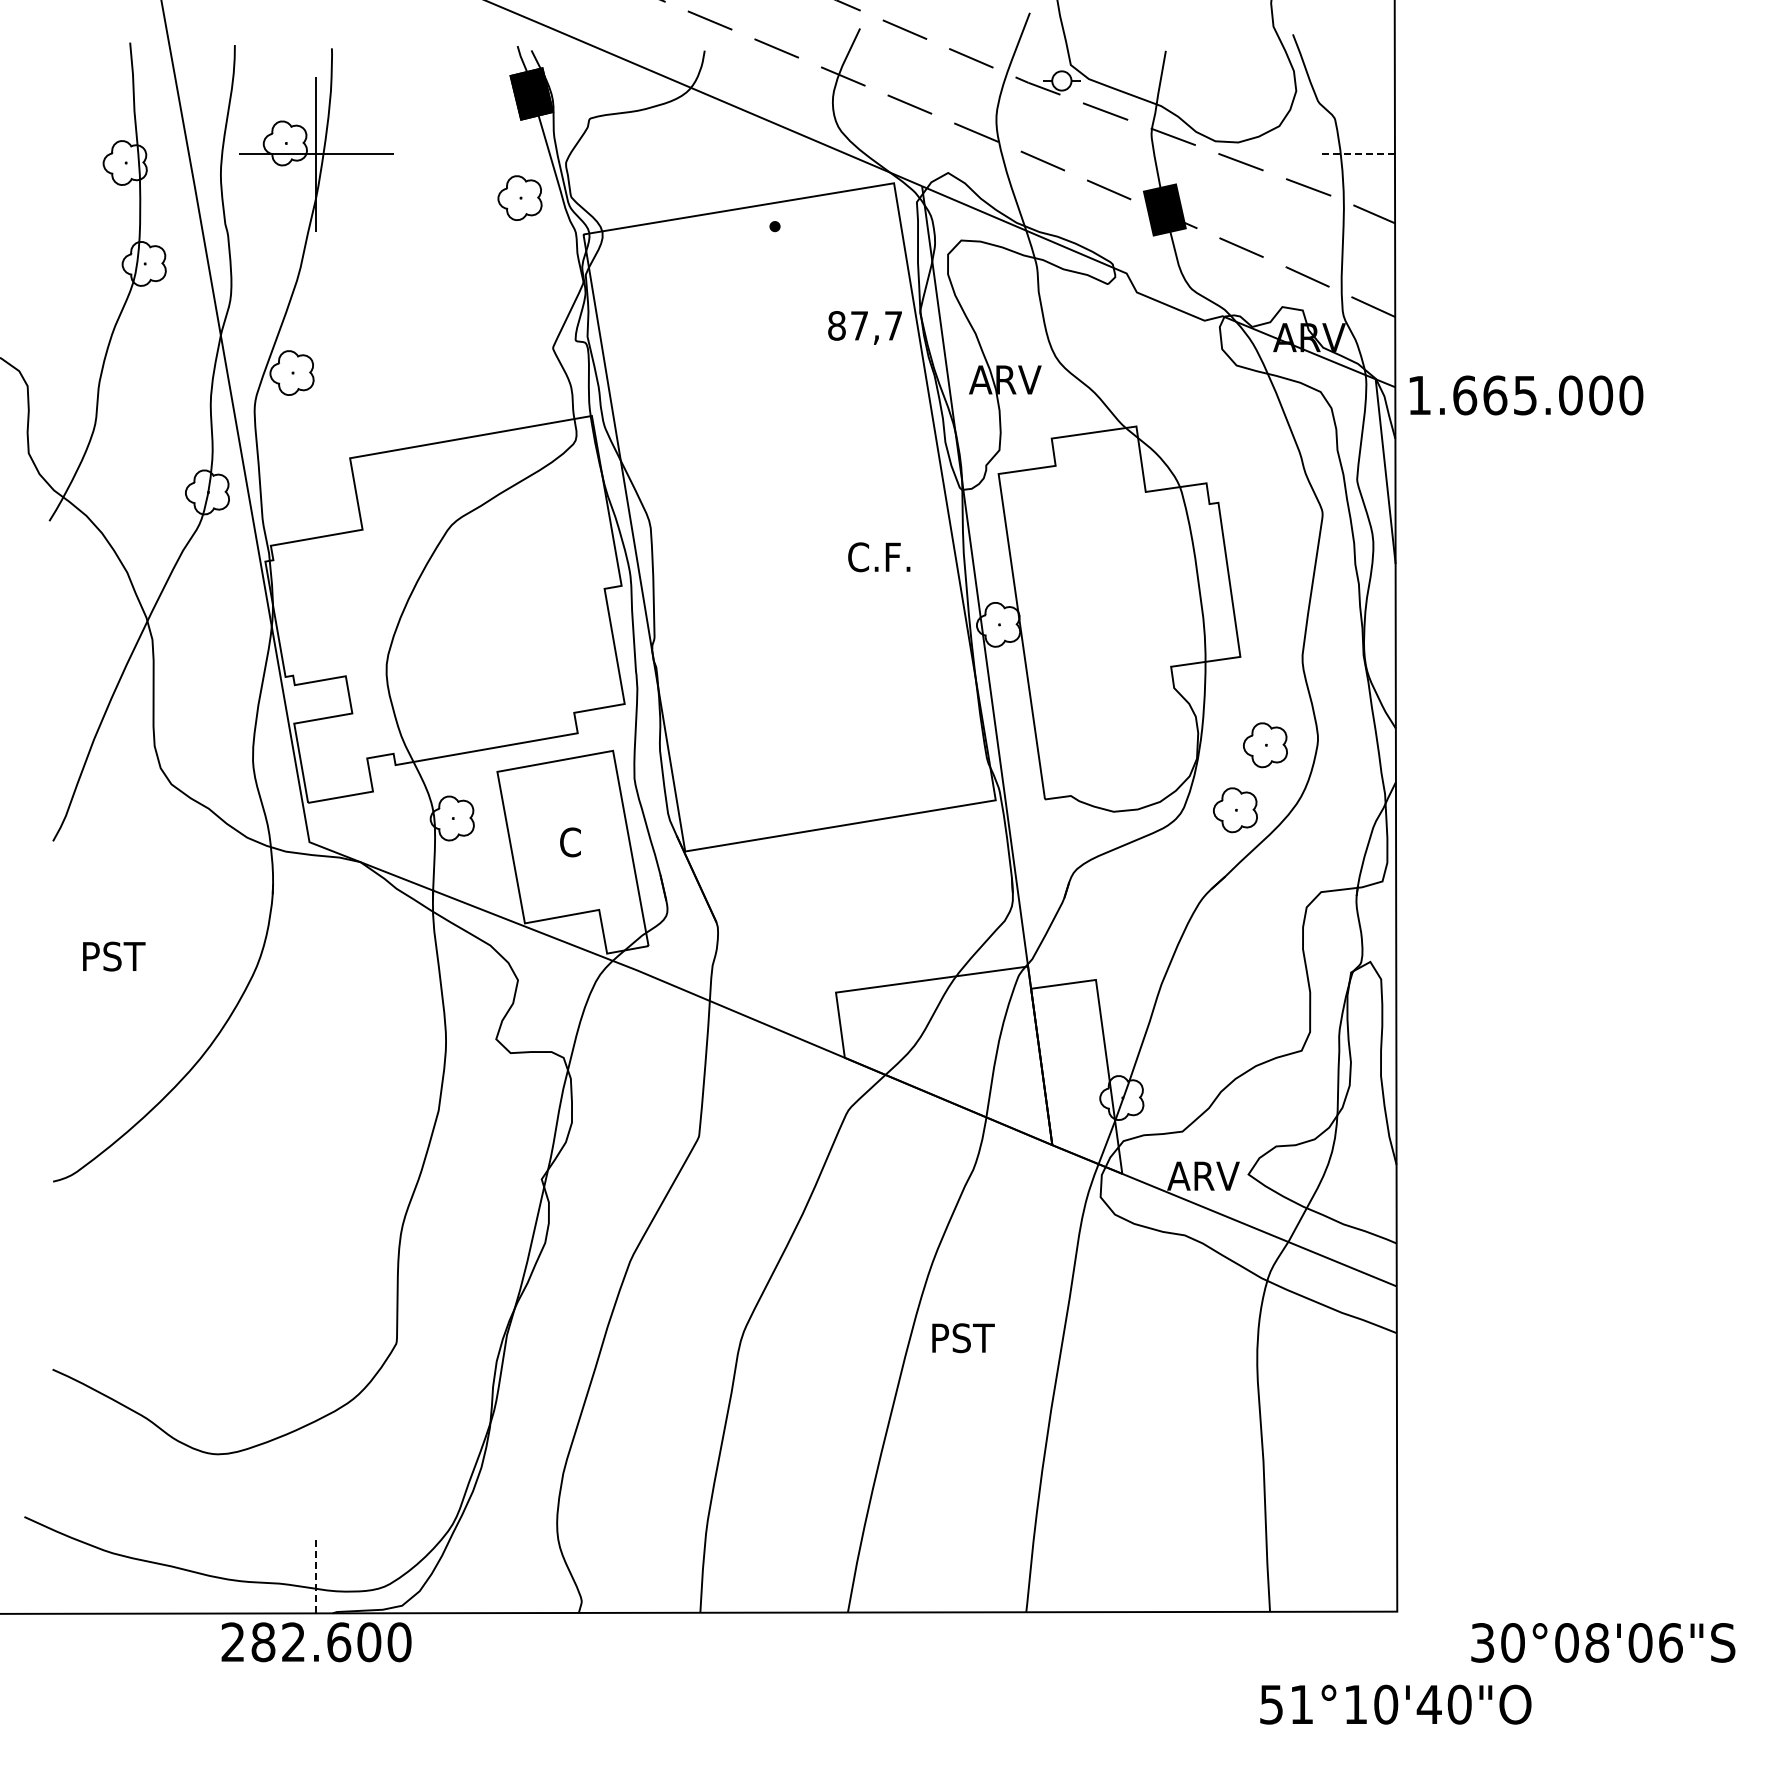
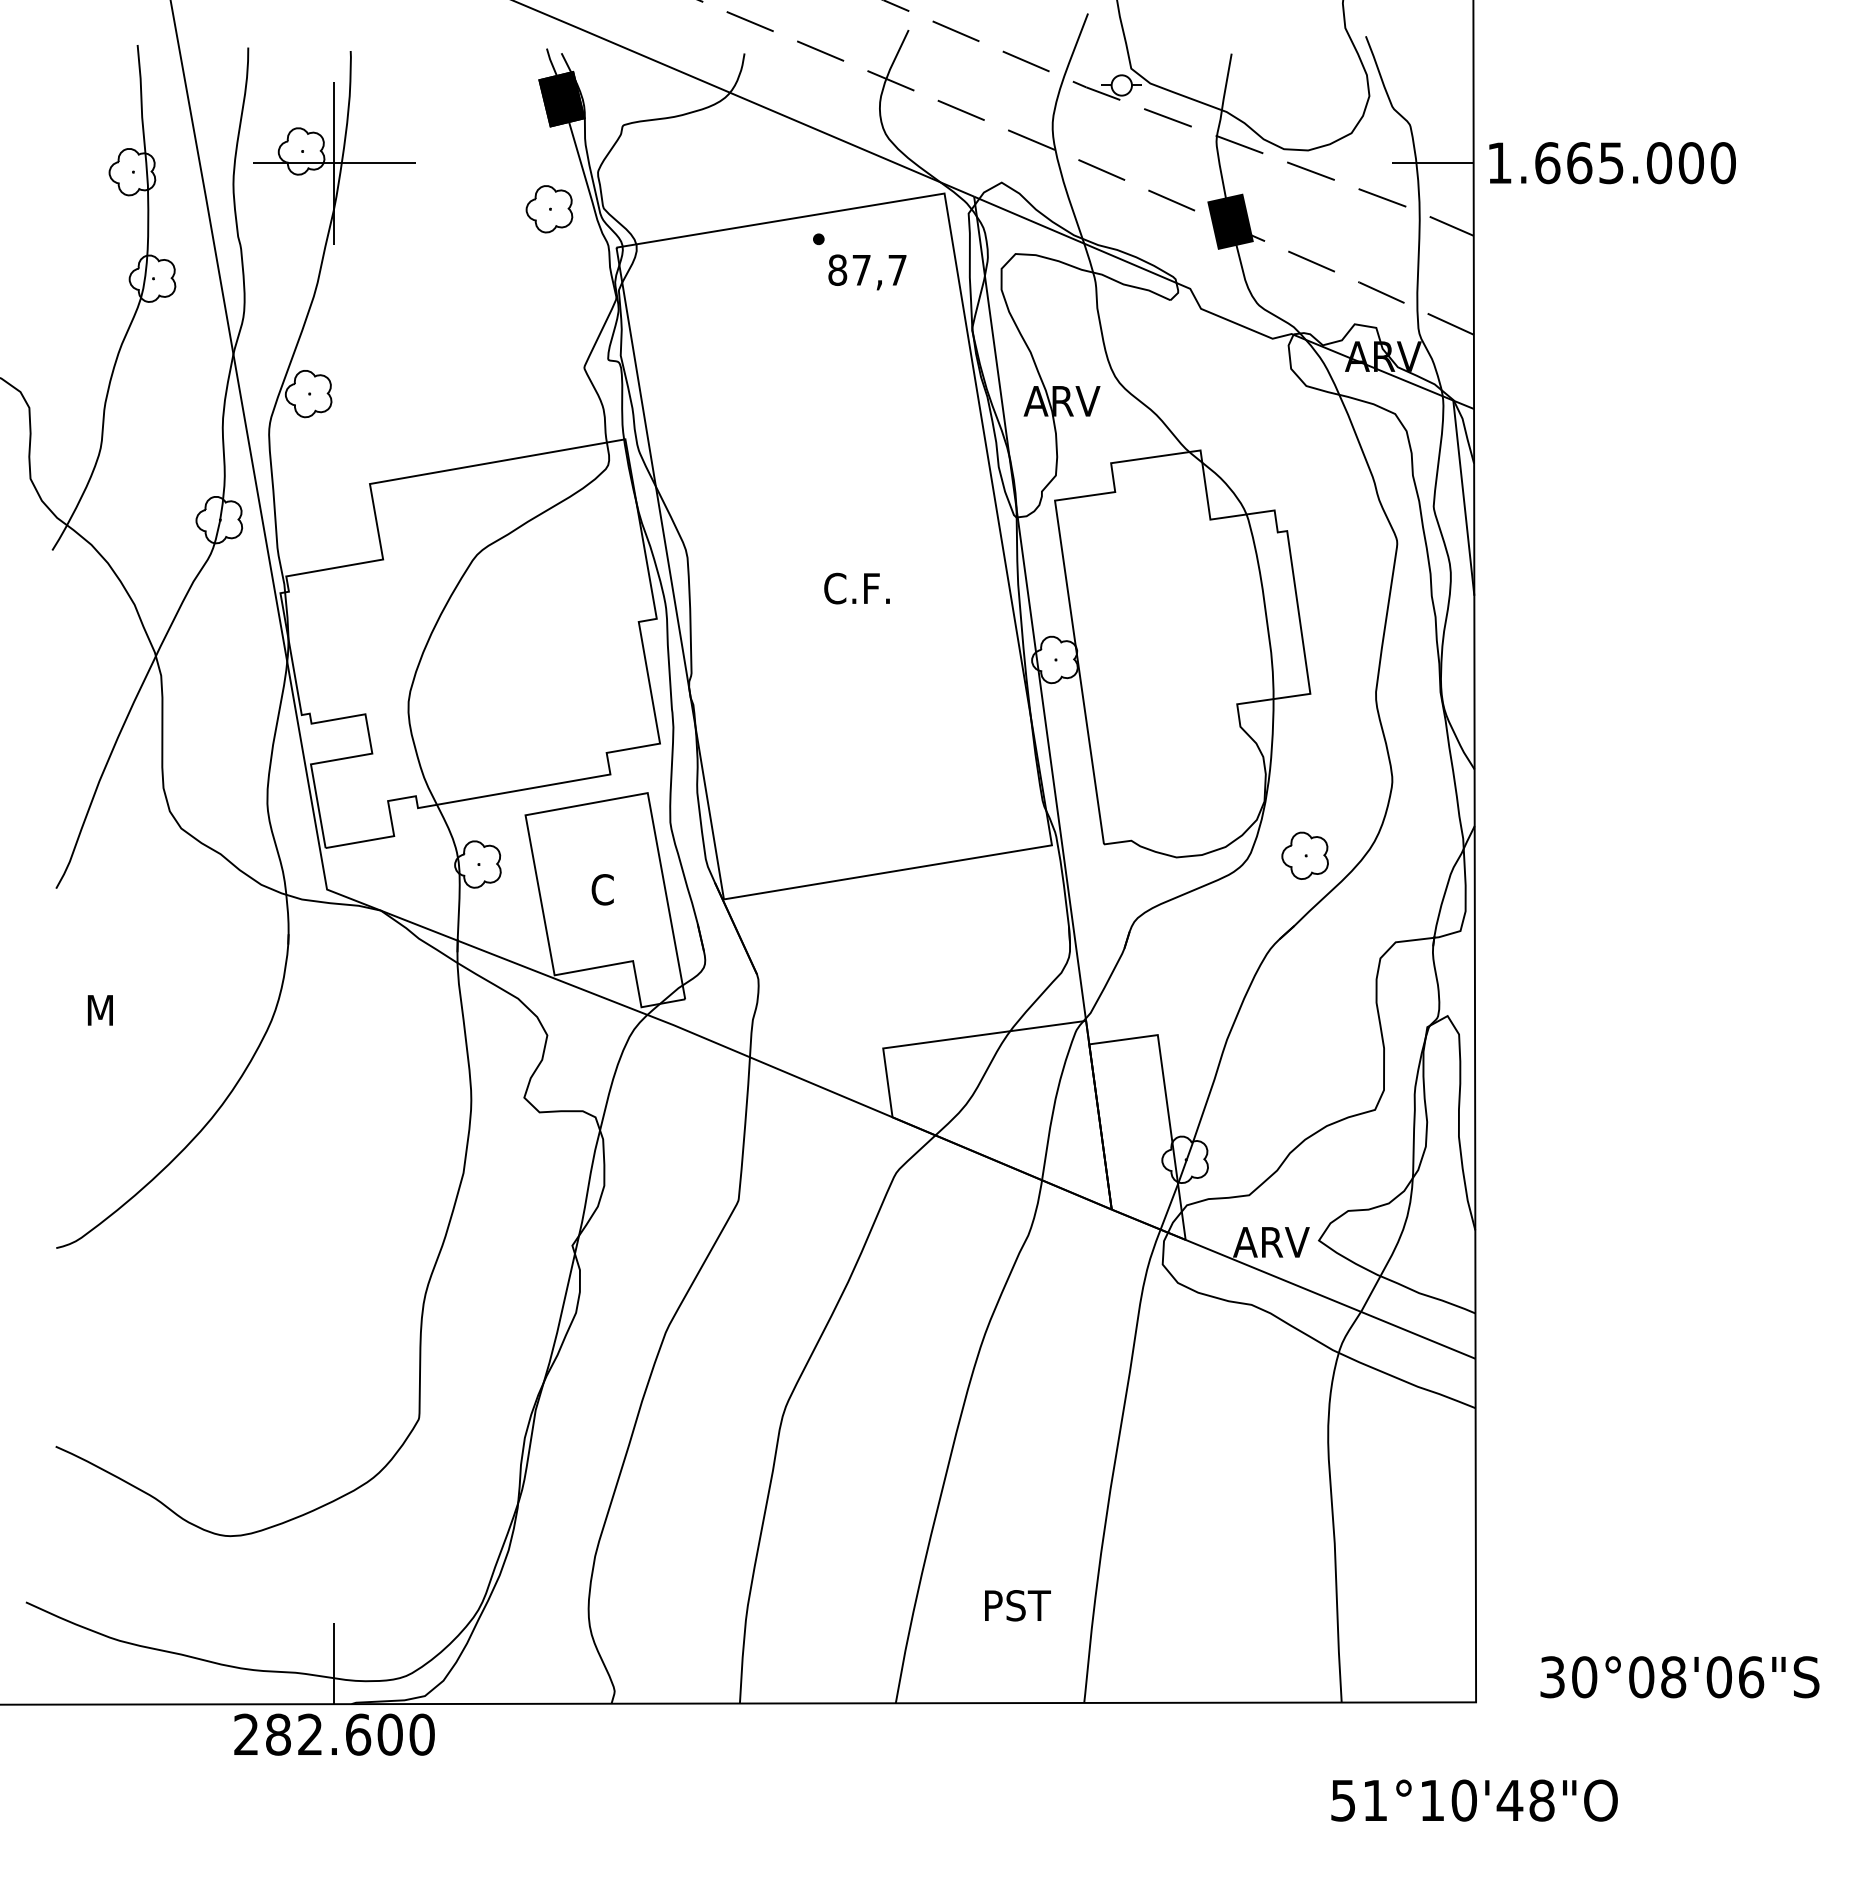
line: (1356, 154) -> (1433, 163), dashed -> solid
text: (864, 327) -> (866, 271), moved
text: (1526, 395) -> (1612, 163), moved
text: (879, 557) -> (857, 588), moved
part: (1265, 745) -> (1336, 787), removed
text: (115, 956) -> (122, 1010), PST -> M
text: (963, 1338) -> (1017, 1606), moved
line: (316, 1574) -> (334, 1663), dashed -> solid
text: (1603, 1642) -> (1680, 1676), moved
text: (1459, 1704) -> (1541, 1800), 51°10'40"O -> 51°10'48"O

